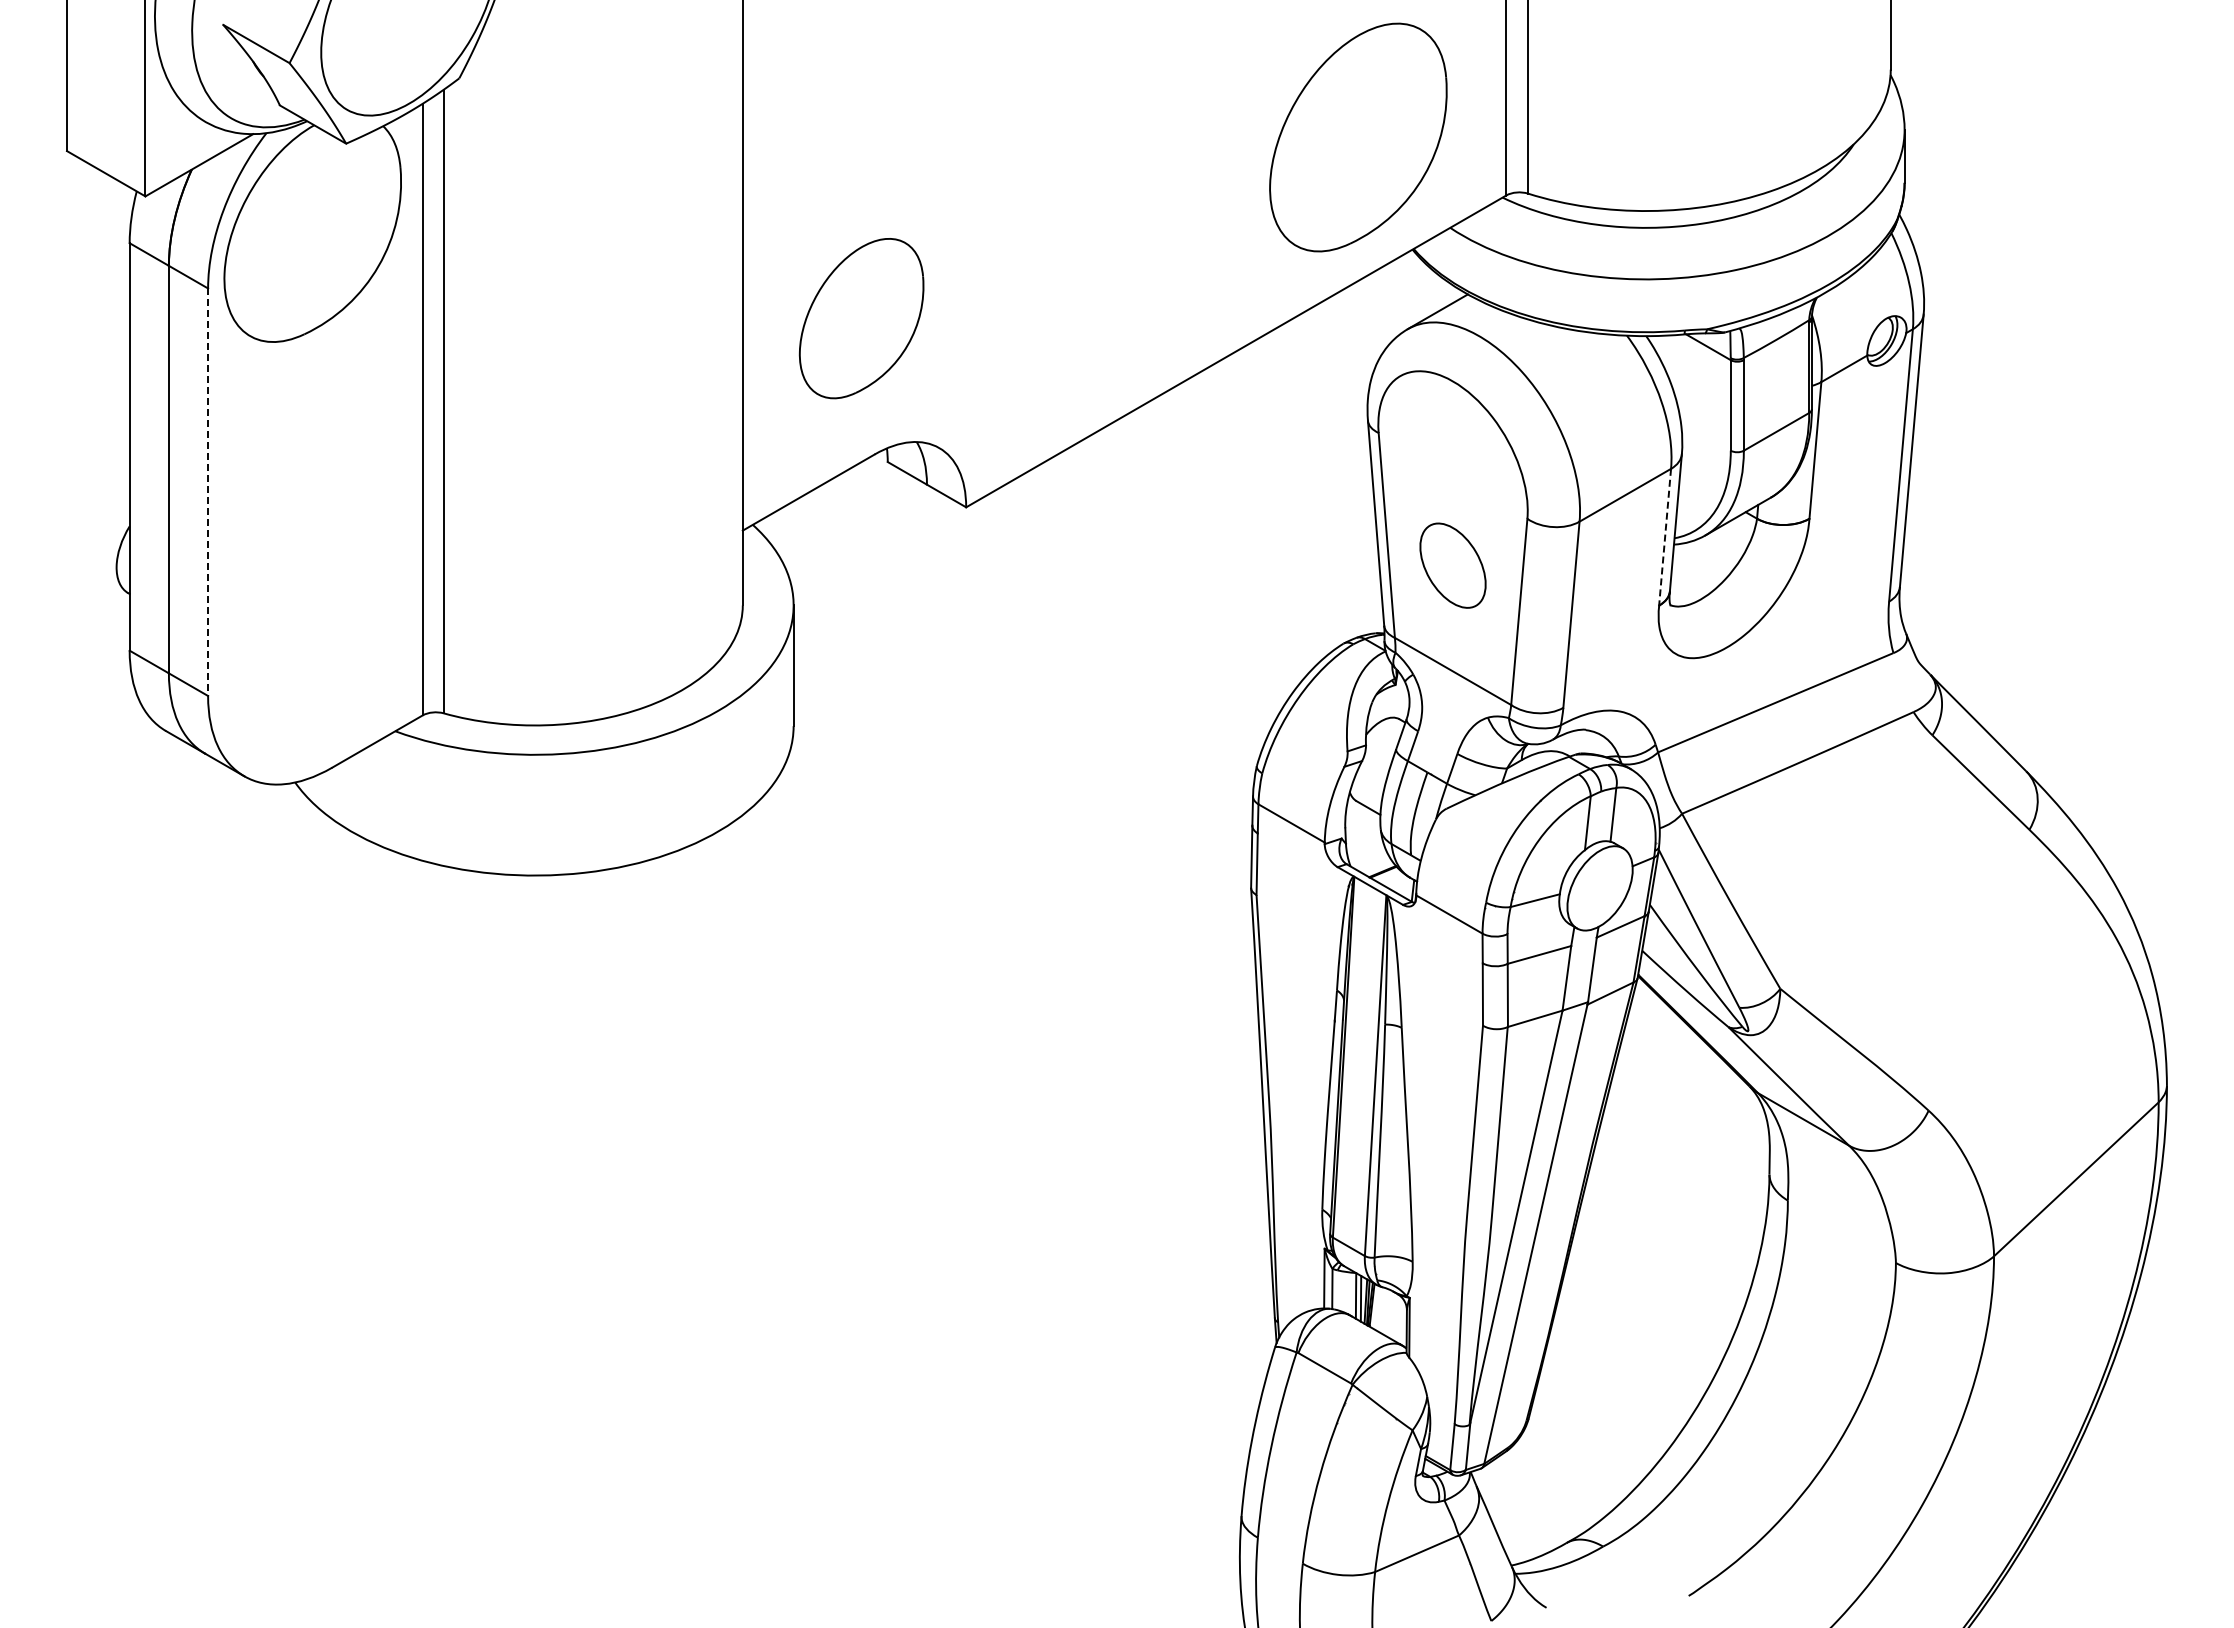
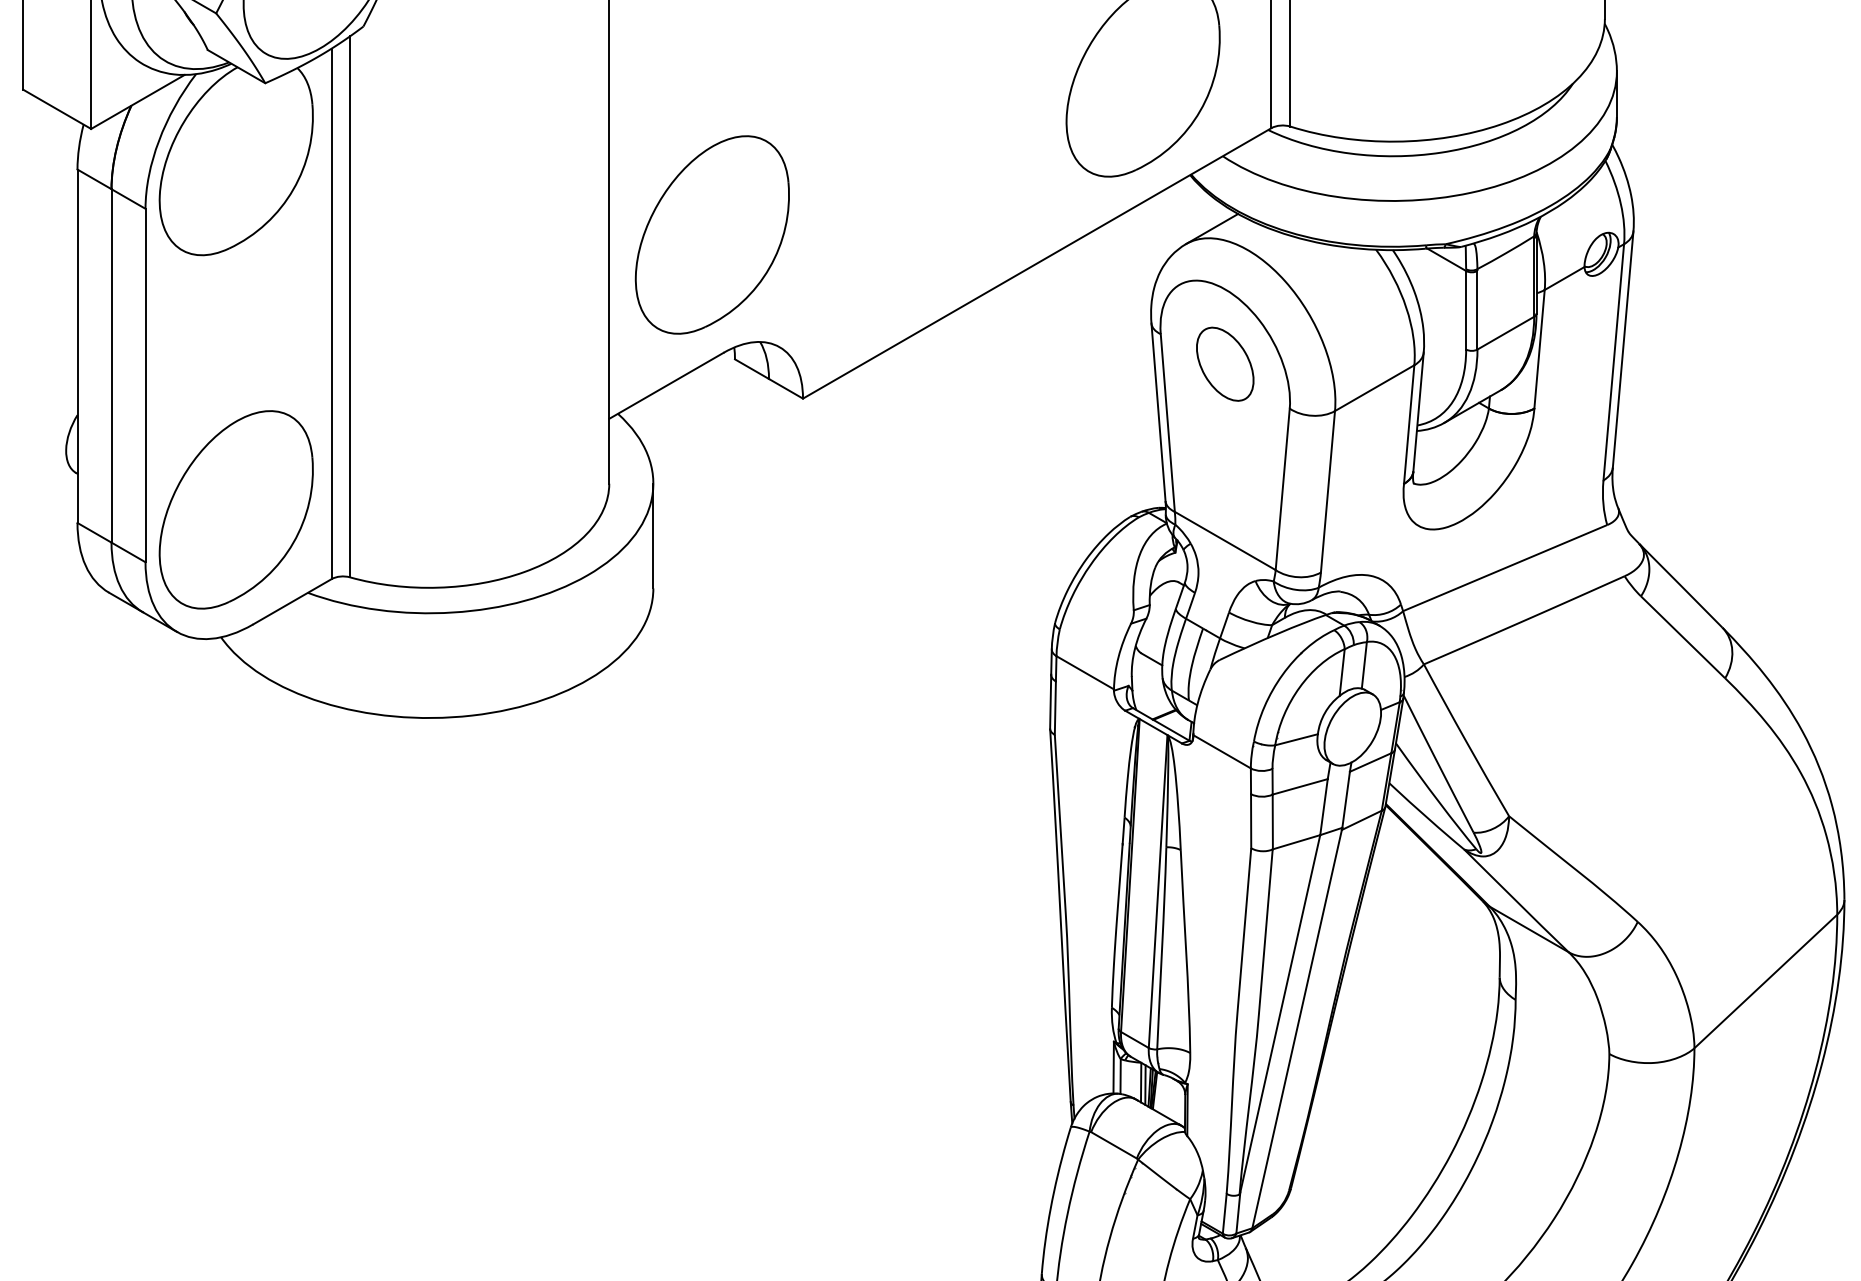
part: (861, 318) -> (712, 234), size x1.43
line: (208, 492) -> (145, 385), dashed -> solid
line: (1665, 537) -> (1409, 424), dashed -> solid
part: (1452, 565) -> (1224, 364), moved
part: (312, 635) -> (236, 509), added

